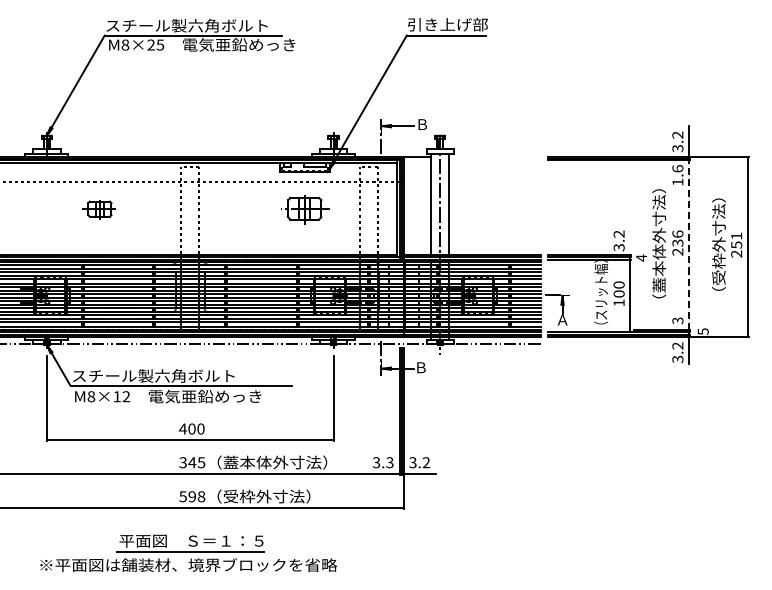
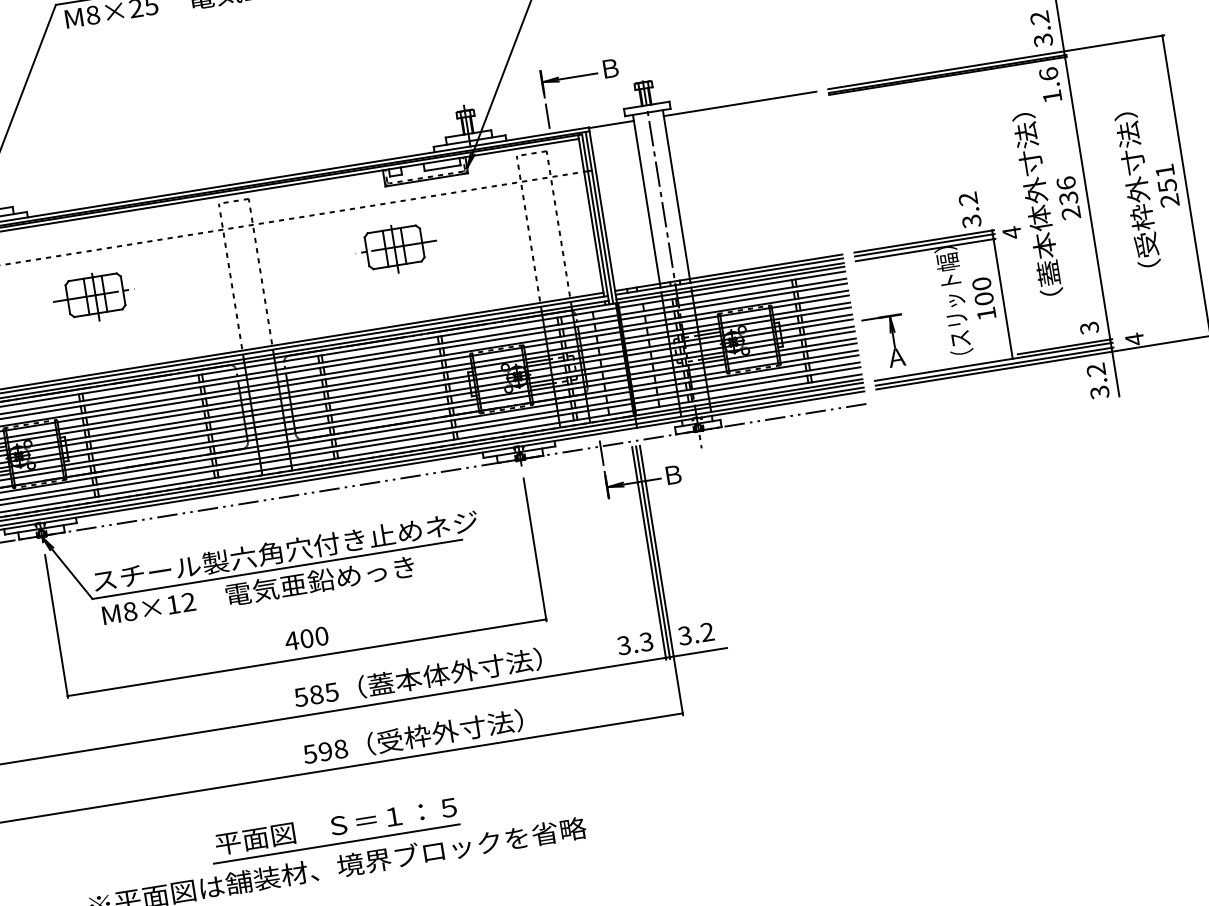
line: (494, 157) -> (739, 104), added
part: (97, 209) -> (90, 297), size x1.43
part: (305, 209) -> (396, 248), moved
line: (688, 244) -> (1086, 197), dashed -> solid
text: (702, 331) -> (1133, 339), 5 -> 4
text: (245, 375) -> (381, 534), スチール製六角ボルト -> スチール製六角穴付き止めネジ
text: (187, 462) -> (308, 695), 345 -> 585

